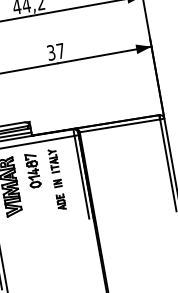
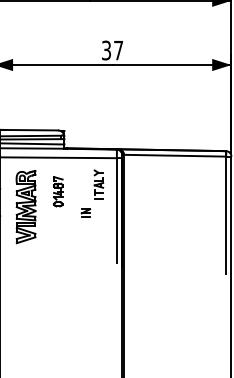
part: (53, 161) -> (98, 184), moved
part: (33, 170) -> (58, 191), size x0.7
part: (60, 201) -> (85, 236), removed

